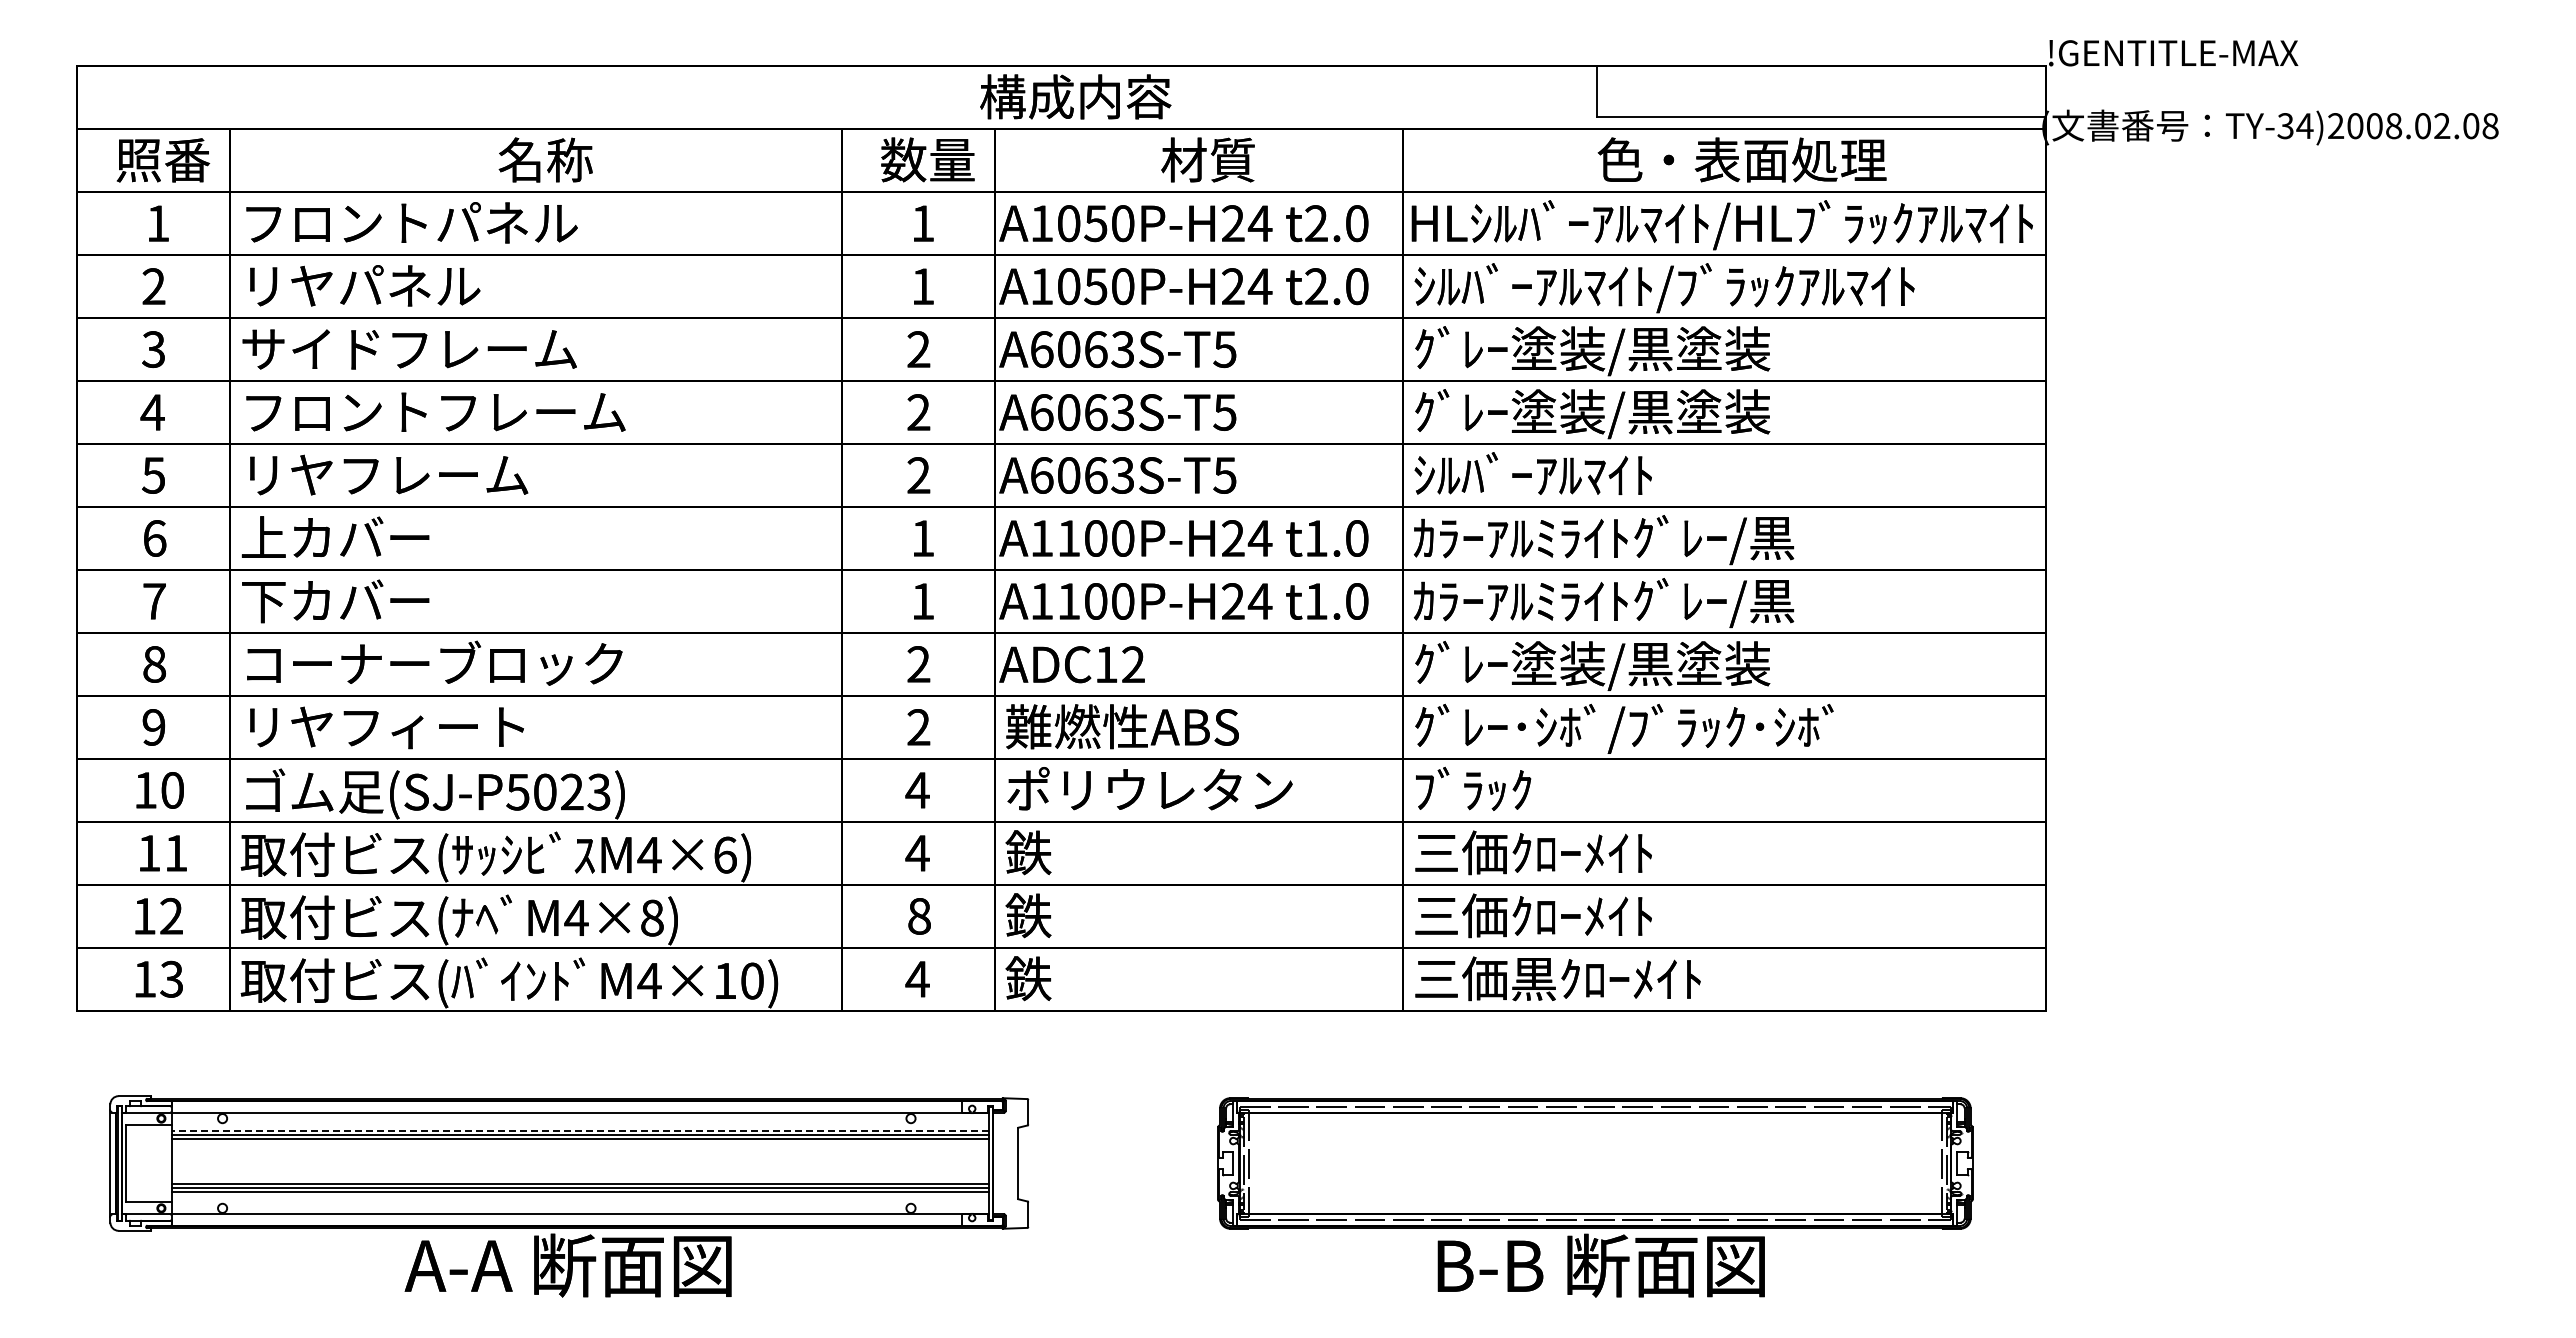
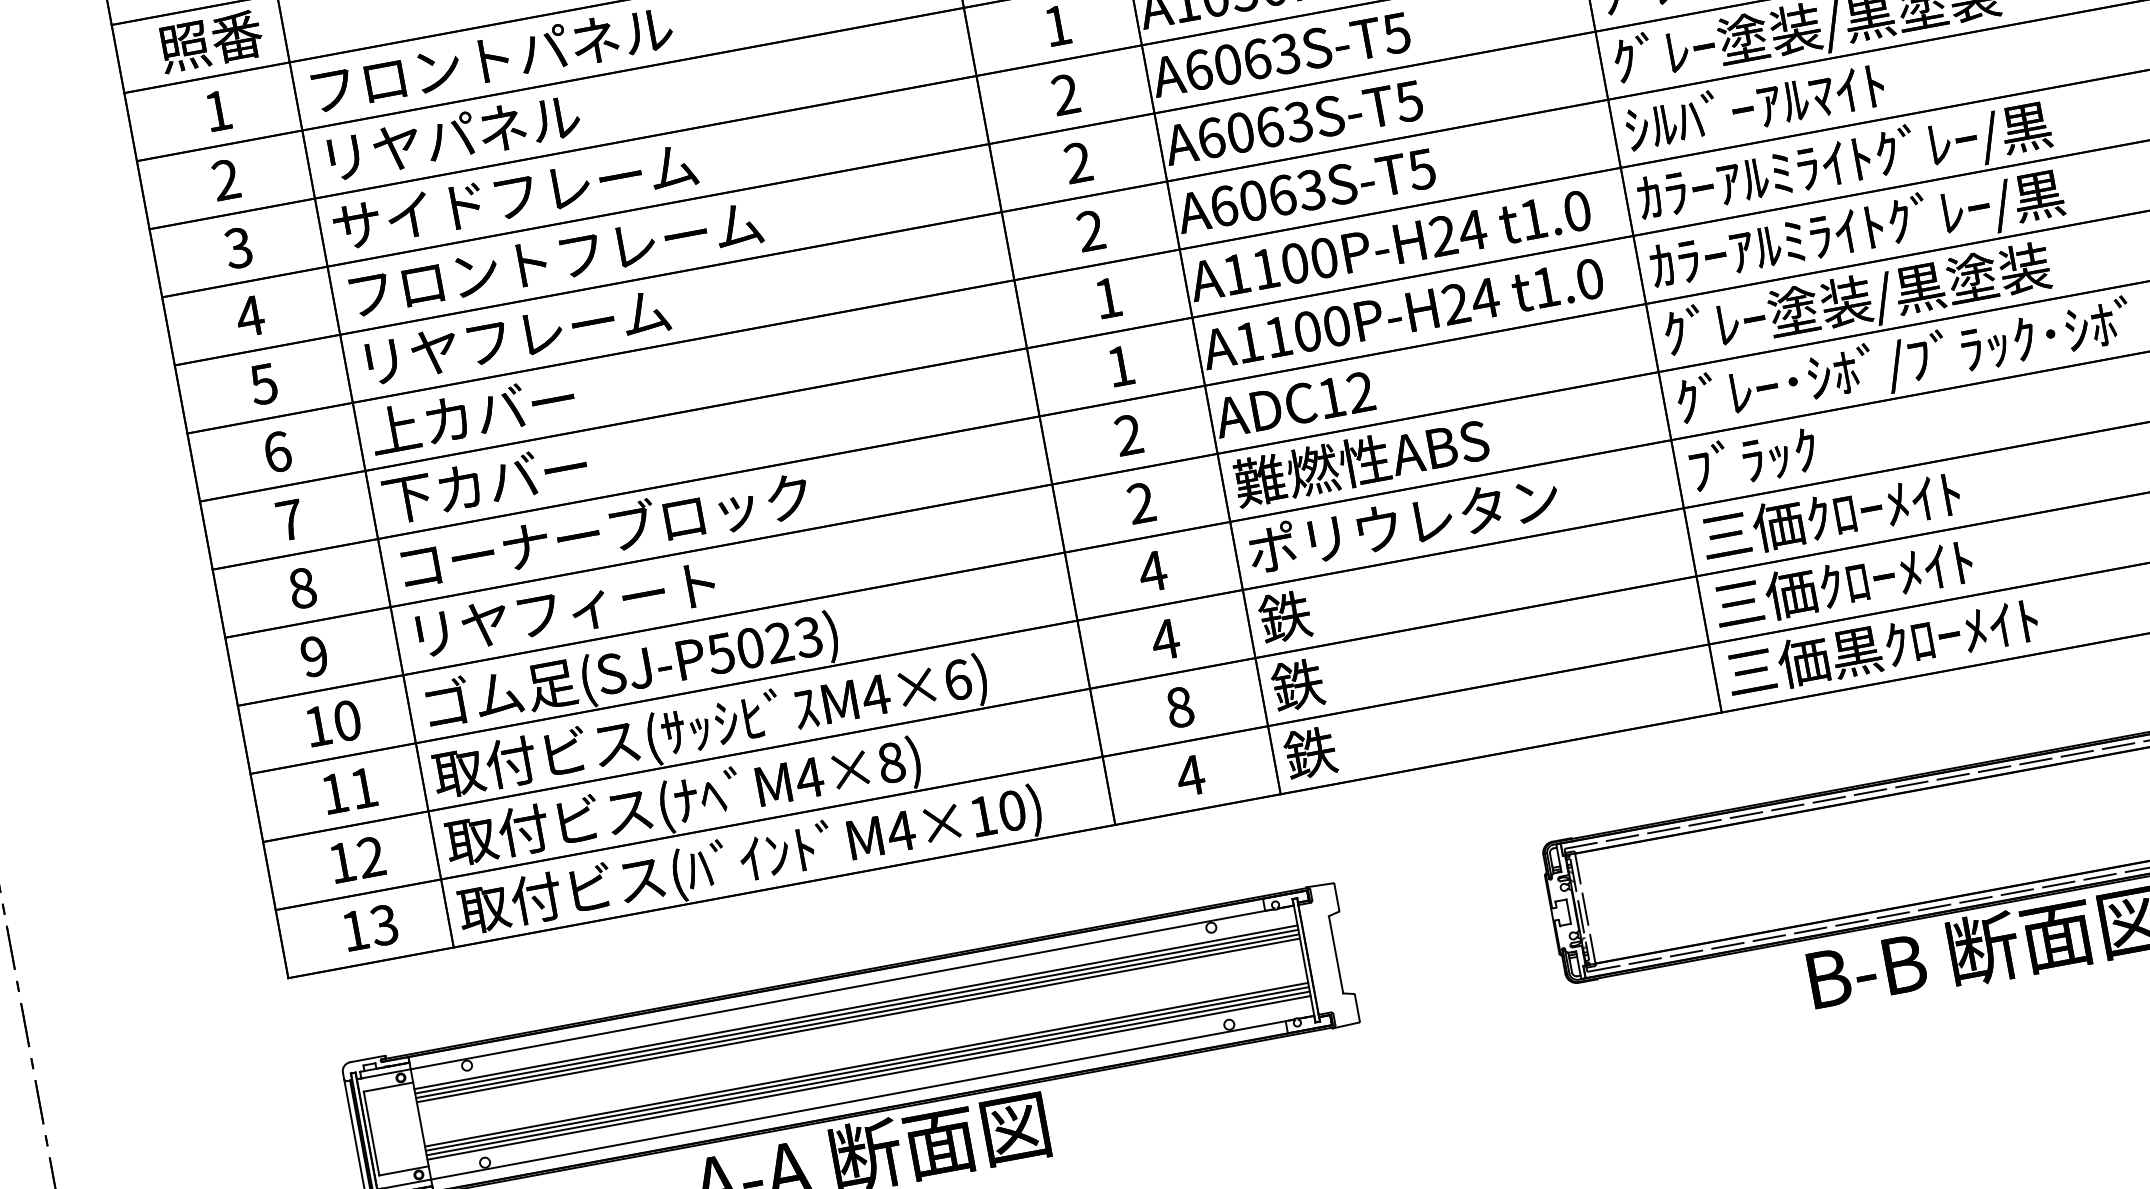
line: (579, 1130) -> (855, 1007), dashed -> solid
line: (579, 1143) -> (857, 1021), added
line: (579, 1196) -> (868, 1078), added

